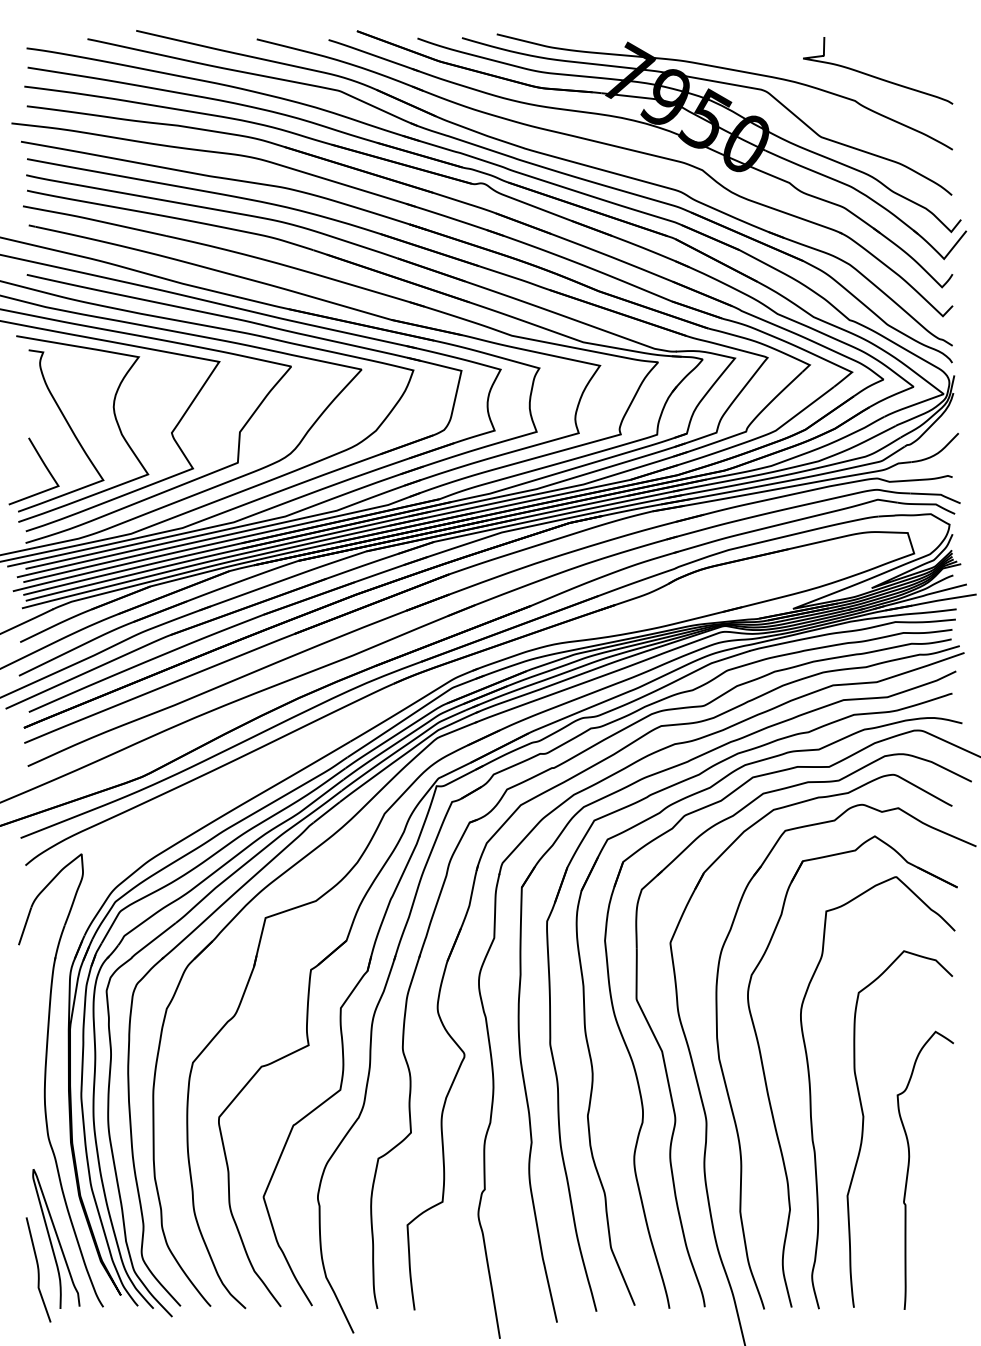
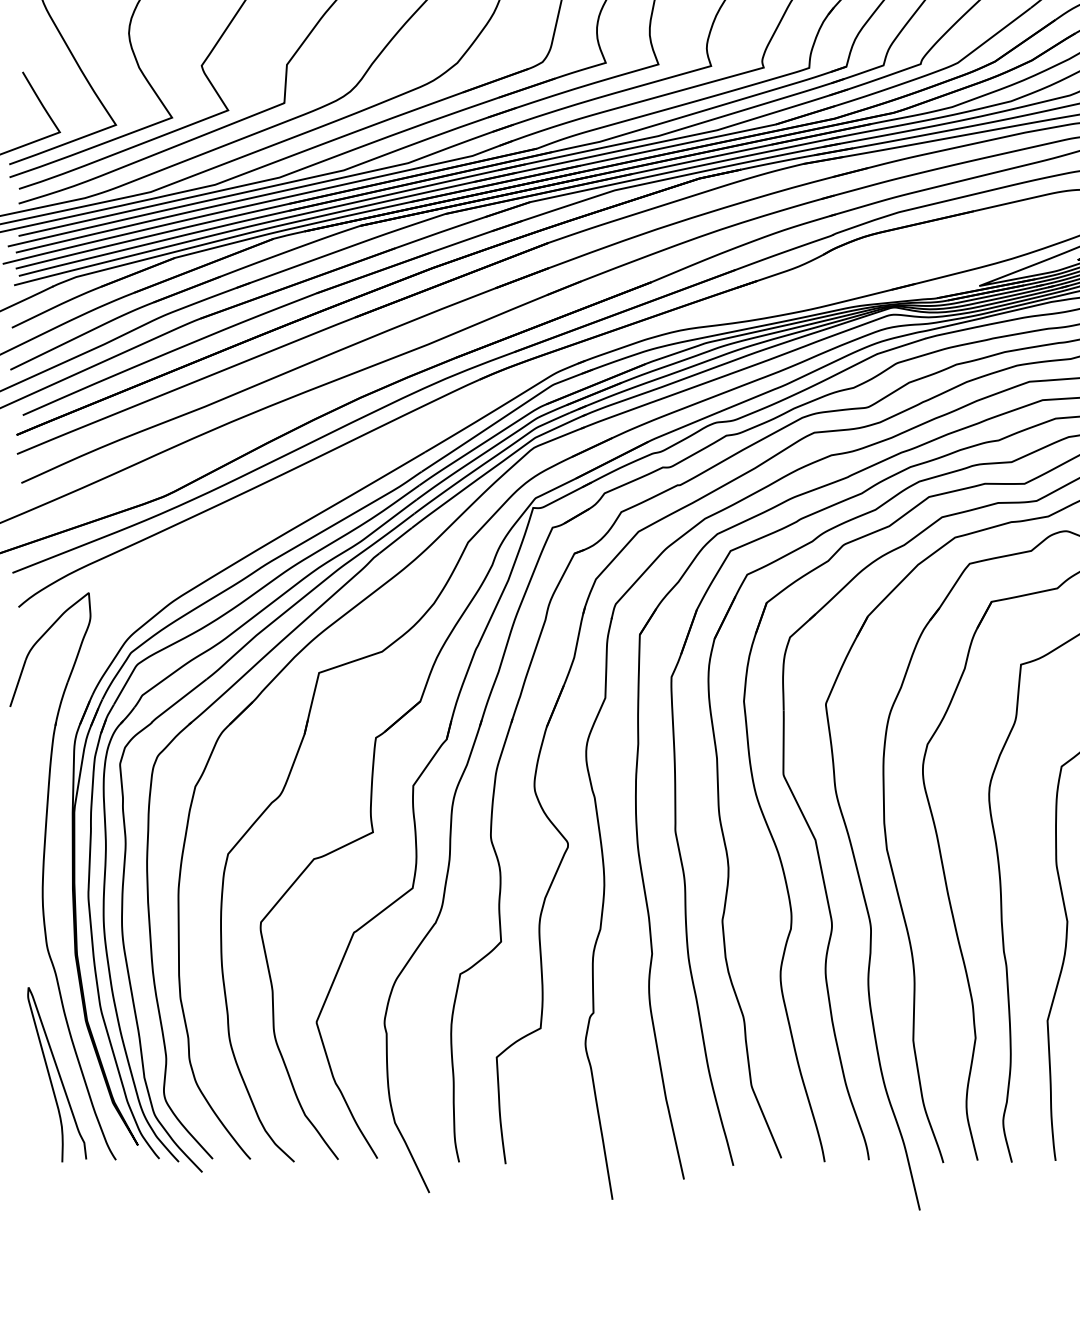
curve: (38, 1269) -> (34, 1112), removed

